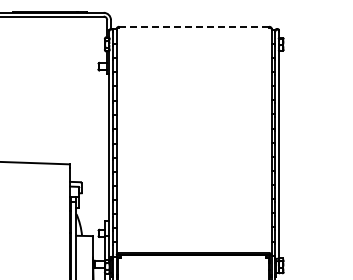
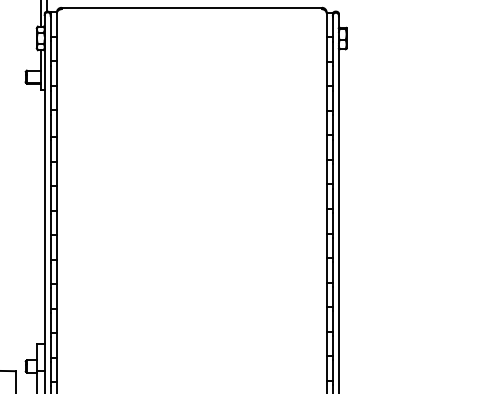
line: (194, 26) -> (192, 7), dashed -> solid

